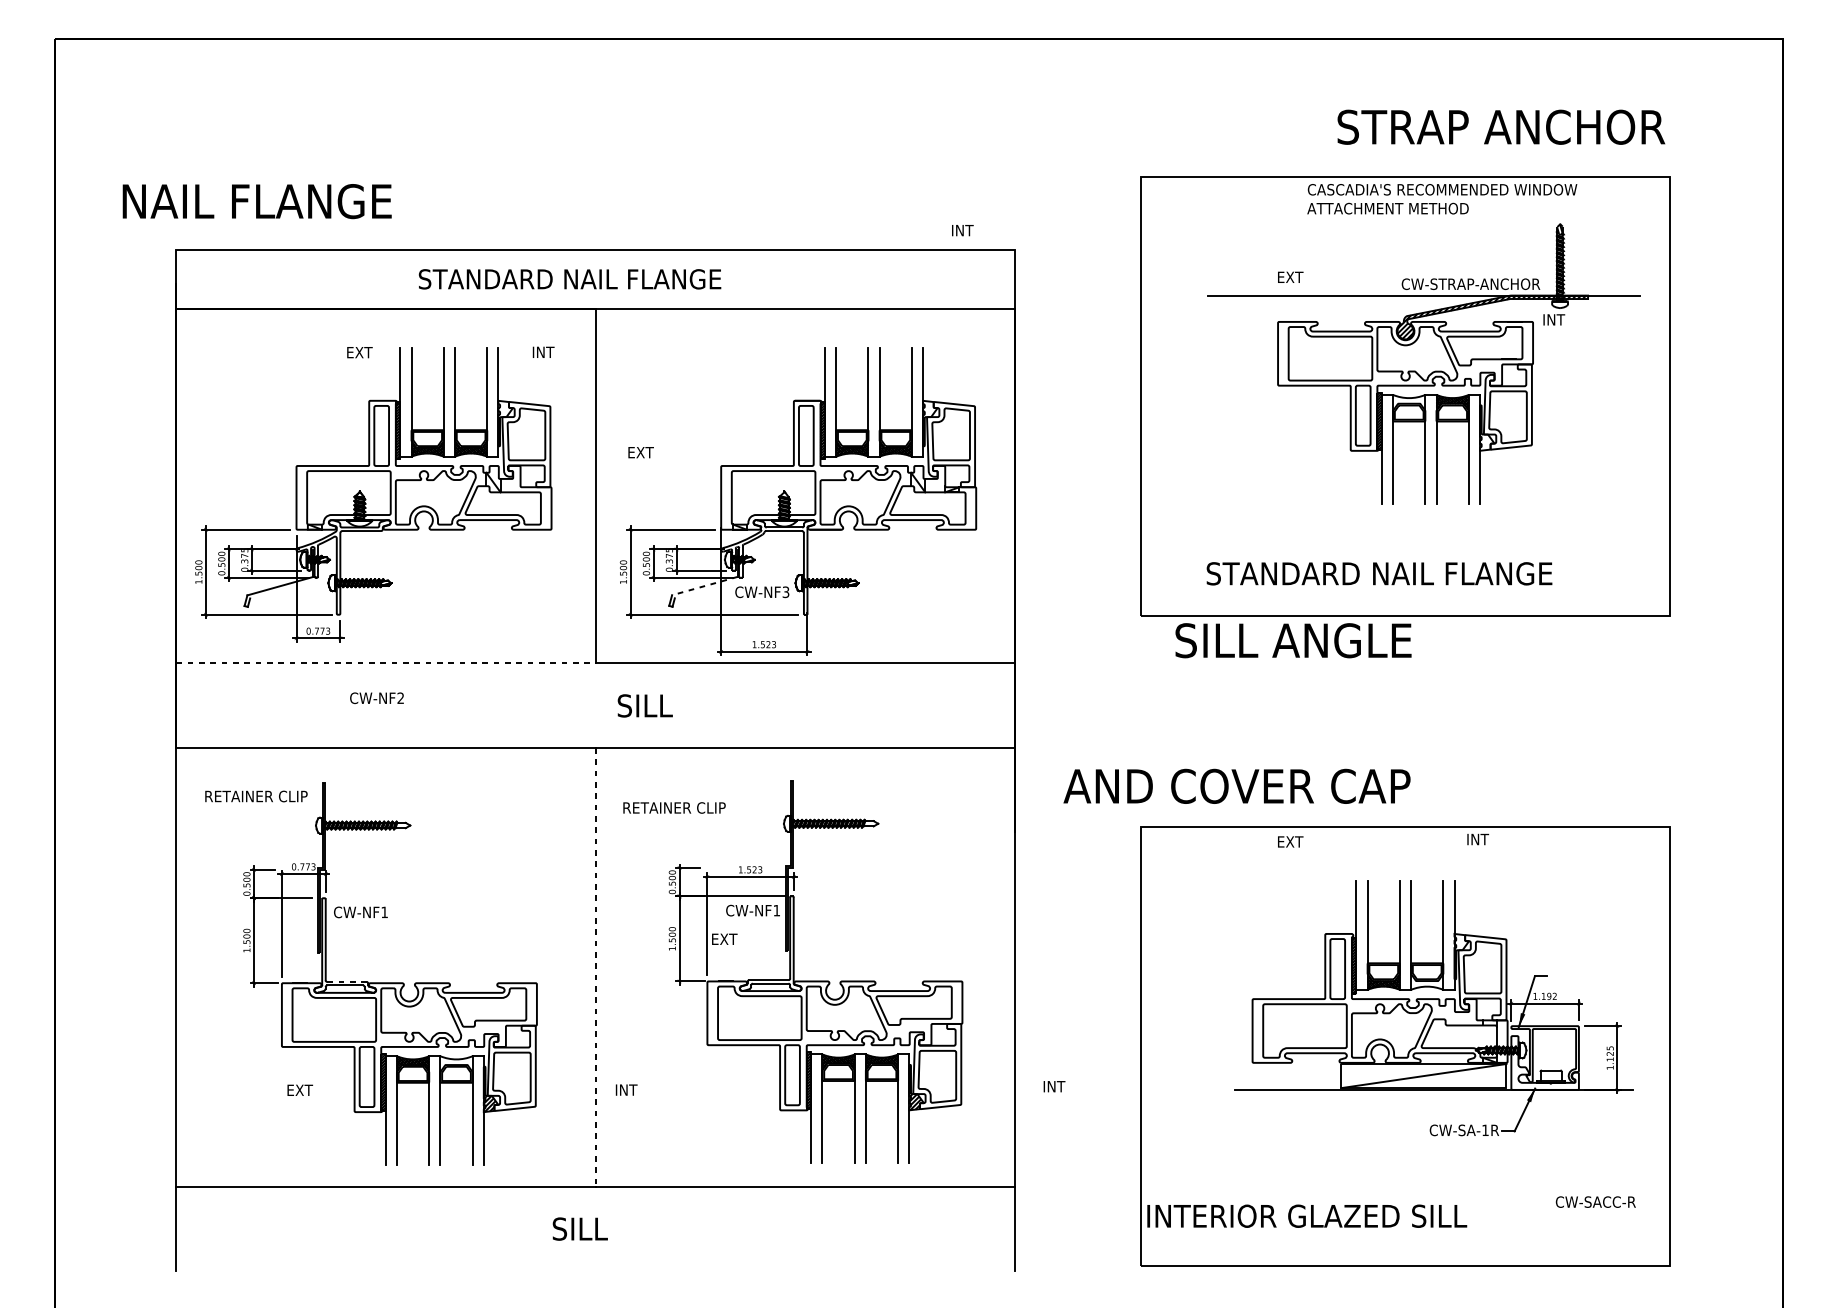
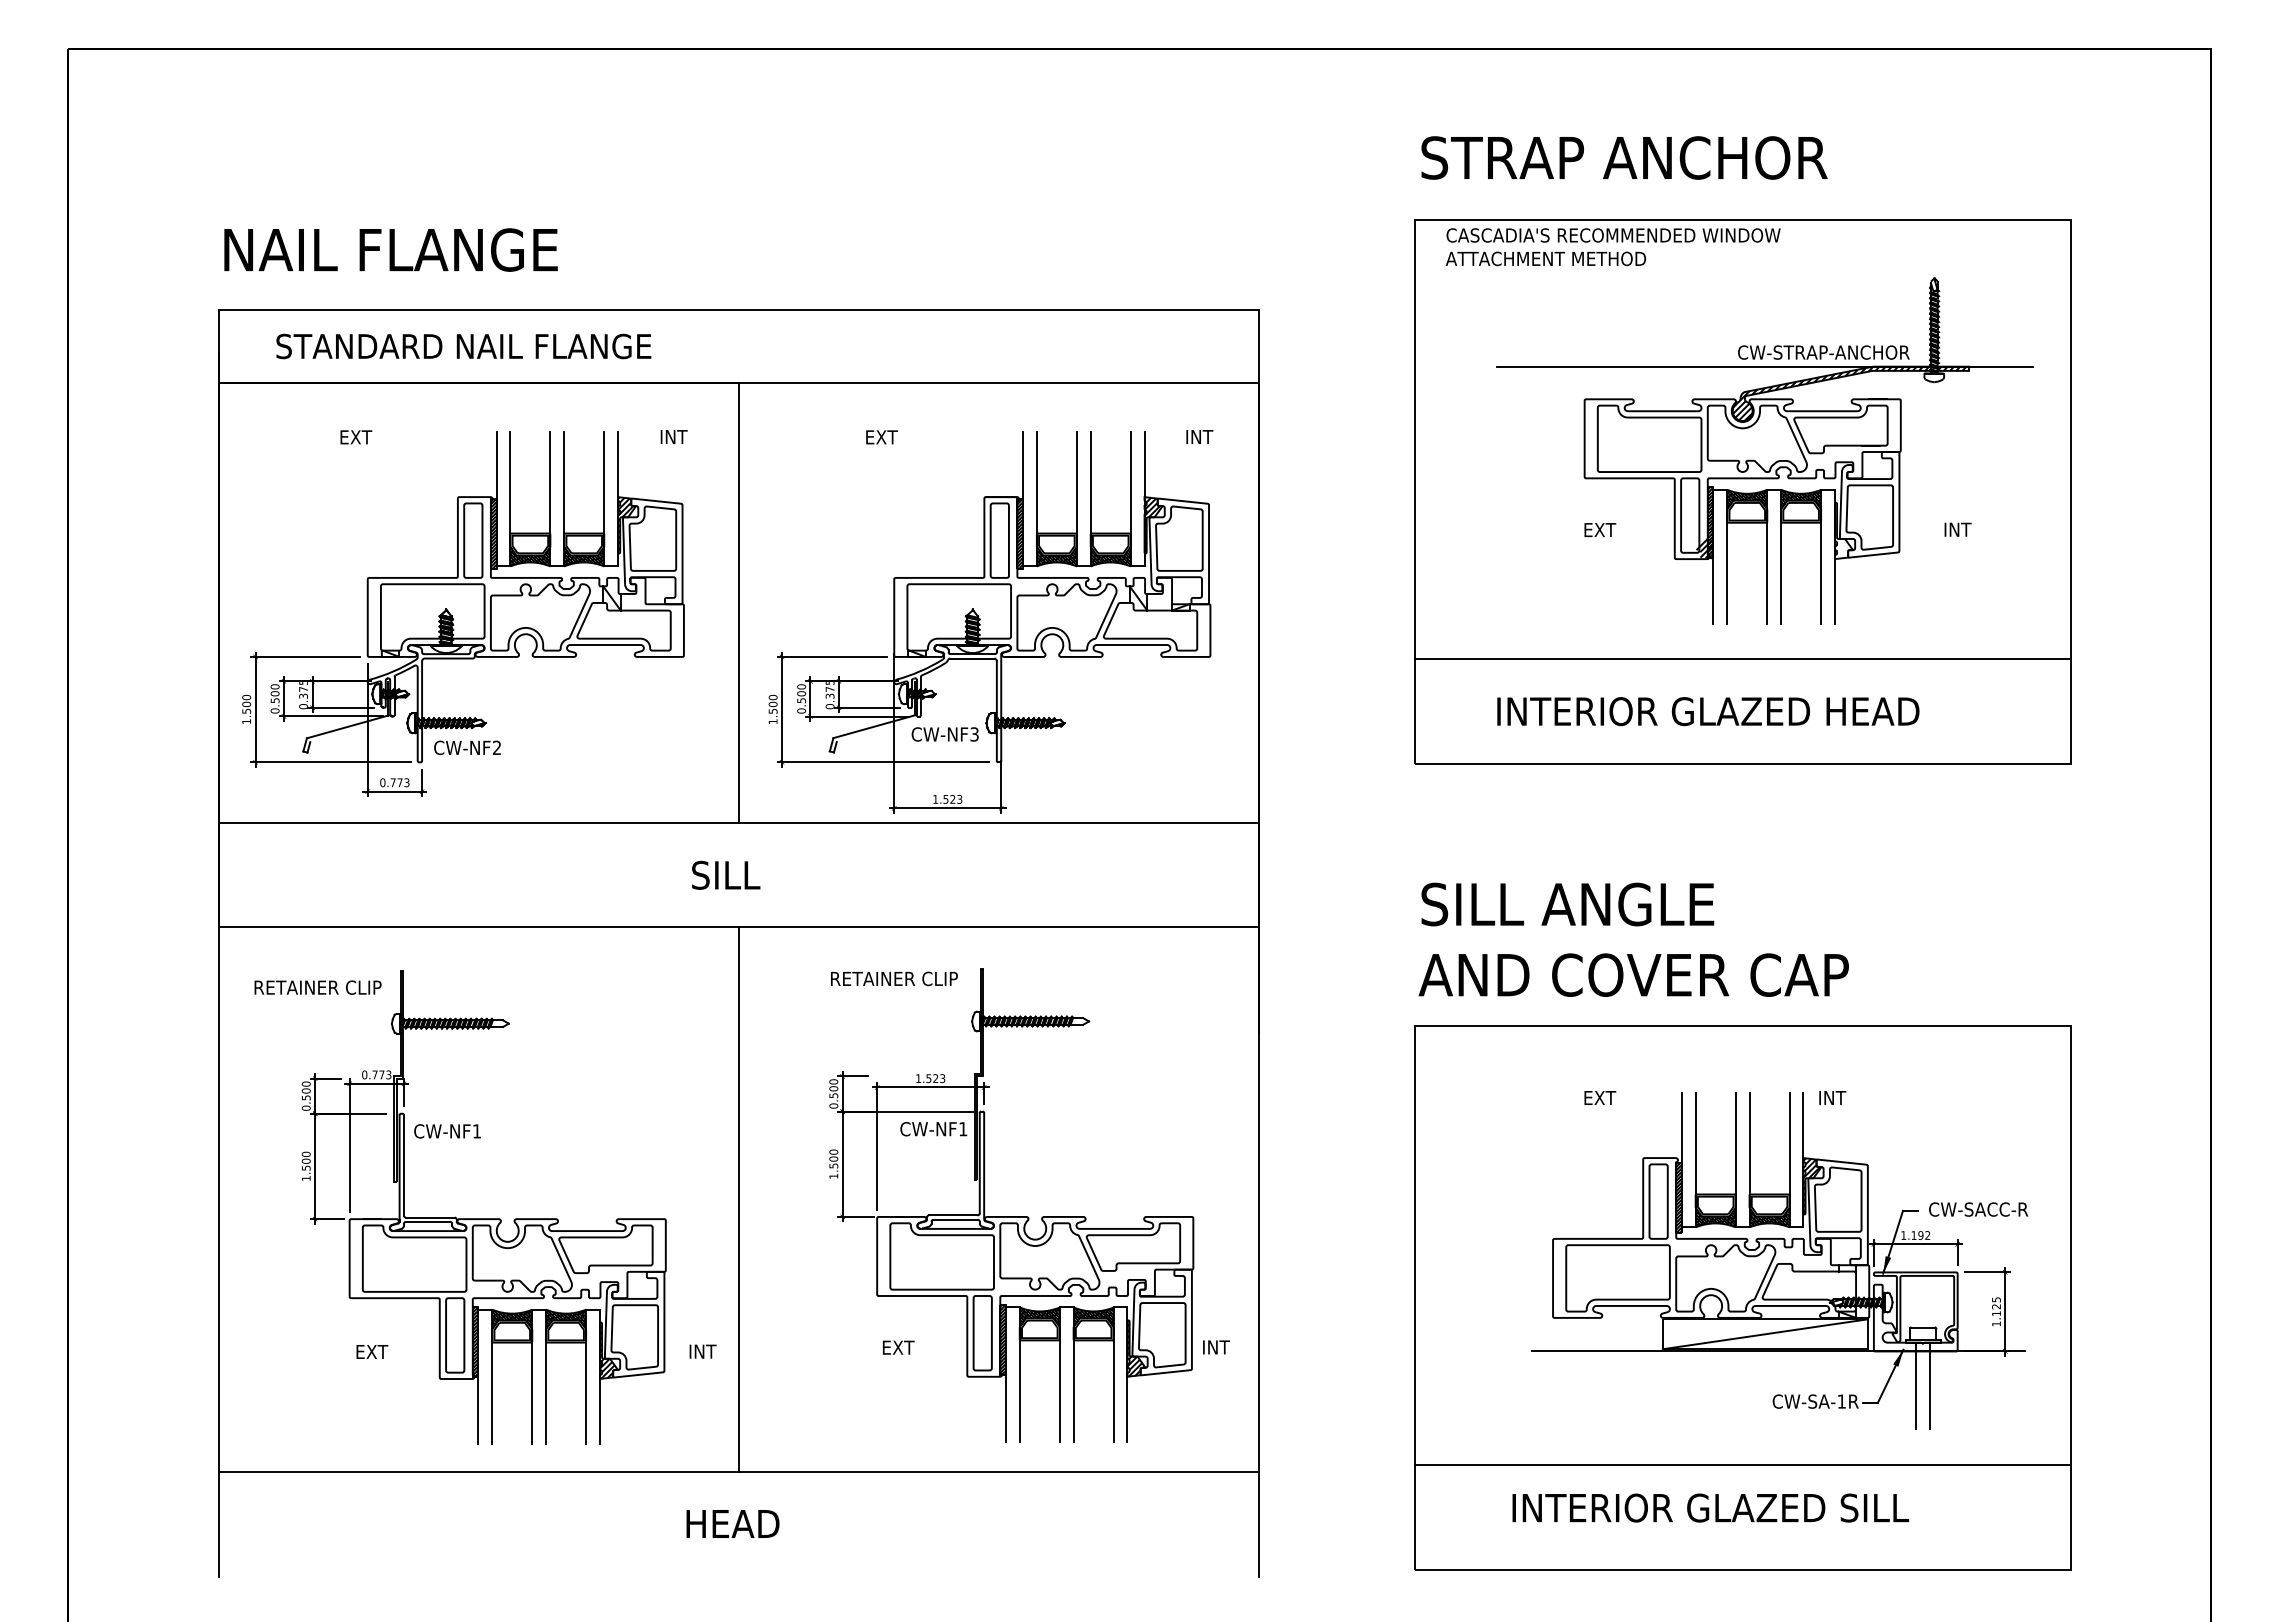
text: (1501, 126) -> (1624, 157), moved
text: (1441, 199) -> (1612, 247), moved
text: (256, 201) -> (390, 249), moved
text: (962, 230) -> (1199, 436), moved
text: (1290, 276) -> (1600, 529), moved
text: (569, 279) -> (463, 346), moved
text: (1553, 319) -> (1957, 529), moved
text: (360, 352) -> (356, 437), moved
hatch: (1409, 402) -> (1747, 499), added
hatch: (504, 422) -> (625, 523), added
hatch: (929, 422) -> (1152, 523), added
hatch: (1374, 428) -> (1704, 531), added
text: (640, 452) -> (881, 437), moved
line: (1405, 531) -> (1742, 659), added
text: (1379, 573) -> (1710, 711), STANDARD NAIL FLANGE -> INTERIOR GLAZED HEAD
line: (704, 585) -> (873, 726), dashed -> solid
text: (1293, 640) -> (1567, 904), moved
line: (386, 663) -> (479, 822), dashed -> solid
text: (376, 697) -> (467, 747), moved
text: (645, 705) -> (726, 874), moved
text: (1236, 785) -> (1633, 974), moved
text: (674, 807) -> (894, 978), moved
text: (1477, 839) -> (1832, 1097), moved
text: (1290, 841) -> (1600, 1097), moved
text: (724, 939) -> (898, 1347), moved
hatch: (1461, 956) -> (1811, 1185), added
line: (595, 968) -> (738, 1200), dashed -> solid
line: (347, 981) -> (430, 1217), dashed -> solid
hatch: (1427, 981) -> (1769, 1217), added
hatch: (456, 1064) -> (566, 1319), added
text: (1054, 1086) -> (1216, 1347), moved
text: (626, 1089) -> (702, 1351), moved
line: (1544, 1117) -> (1915, 1385), added
line: (1557, 1117) -> (1930, 1385), added
line: (1405, 1181) -> (1742, 1465), added
text: (1595, 1202) -> (1978, 1209), moved
text: (1306, 1215) -> (1710, 1507), moved
text: (590, 1228) -> (732, 1523), SILL -> HEAD

